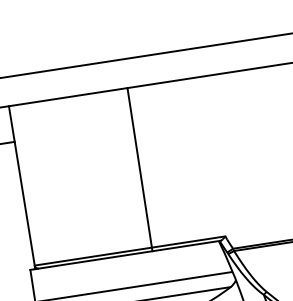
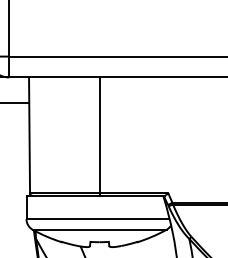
line: (140, 169) -> (100, 136), moved

